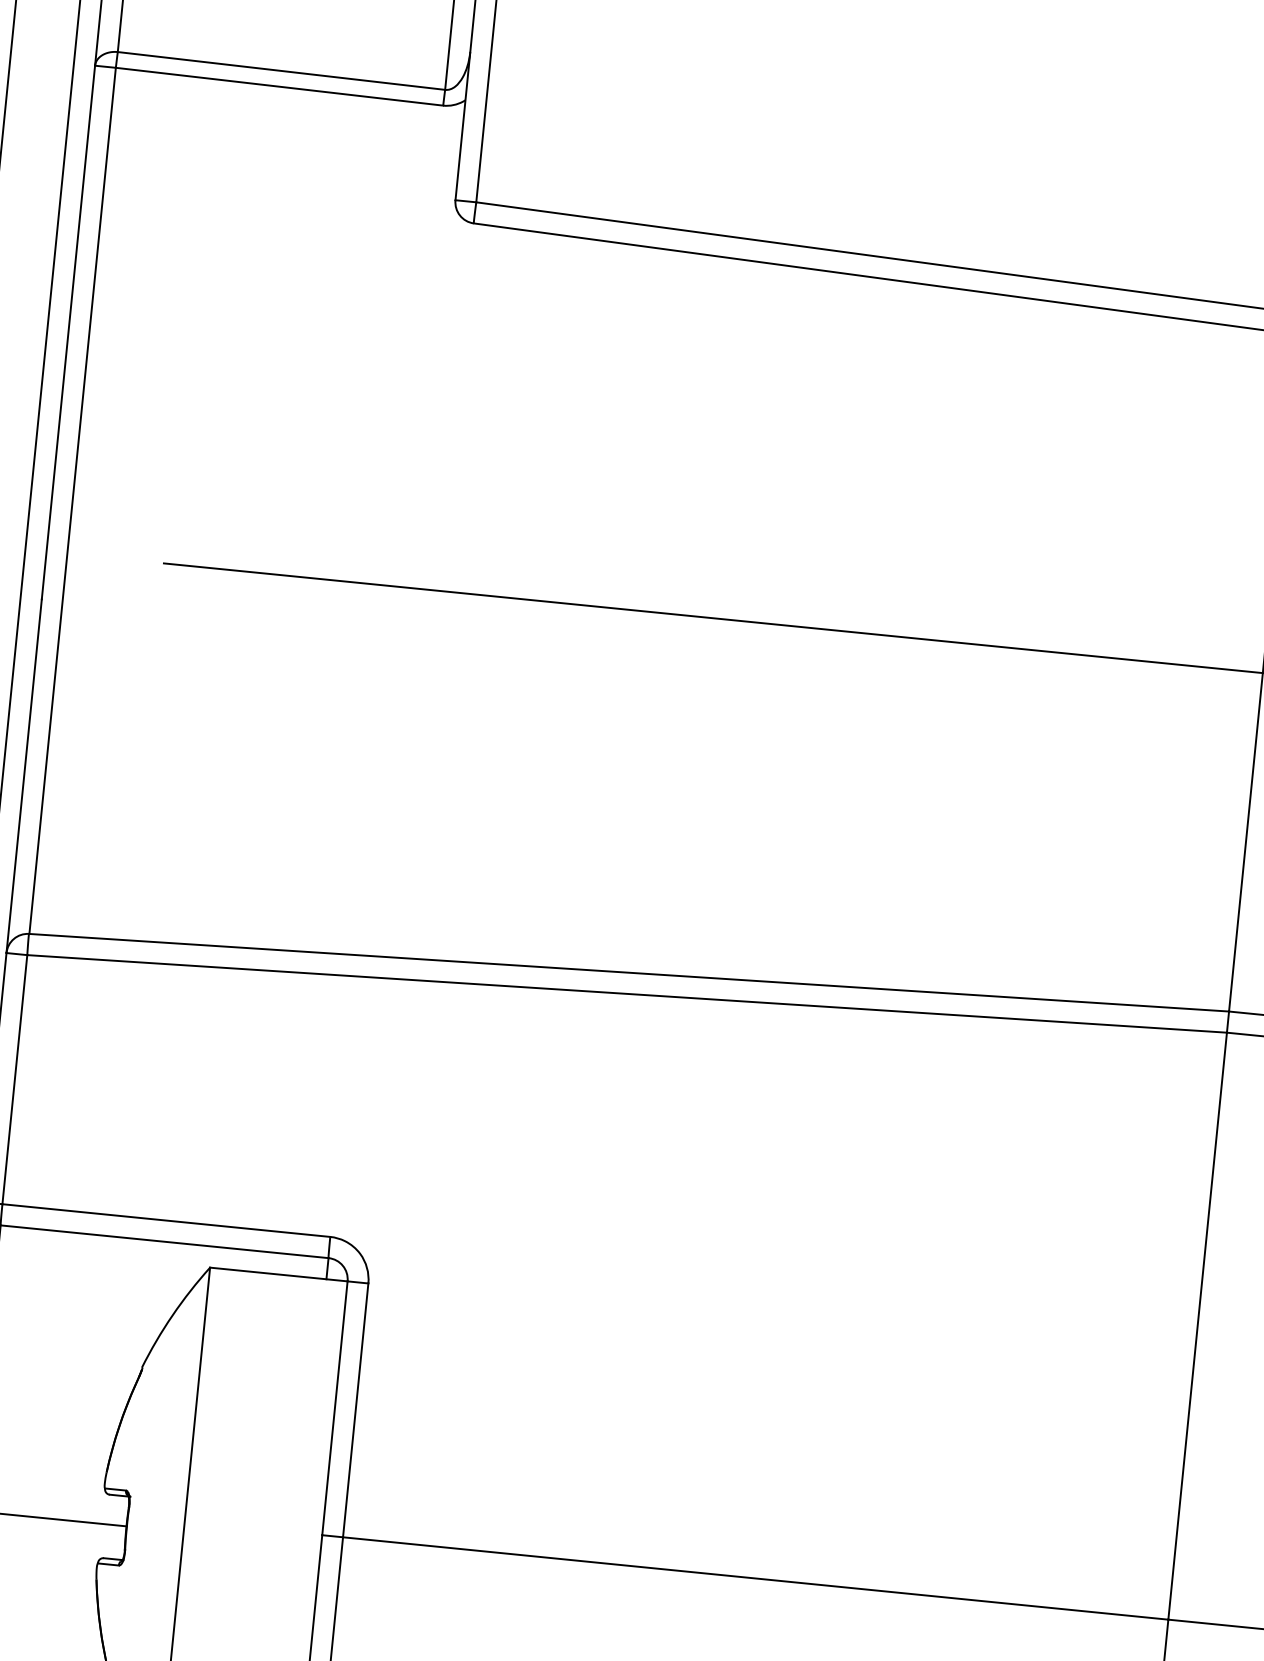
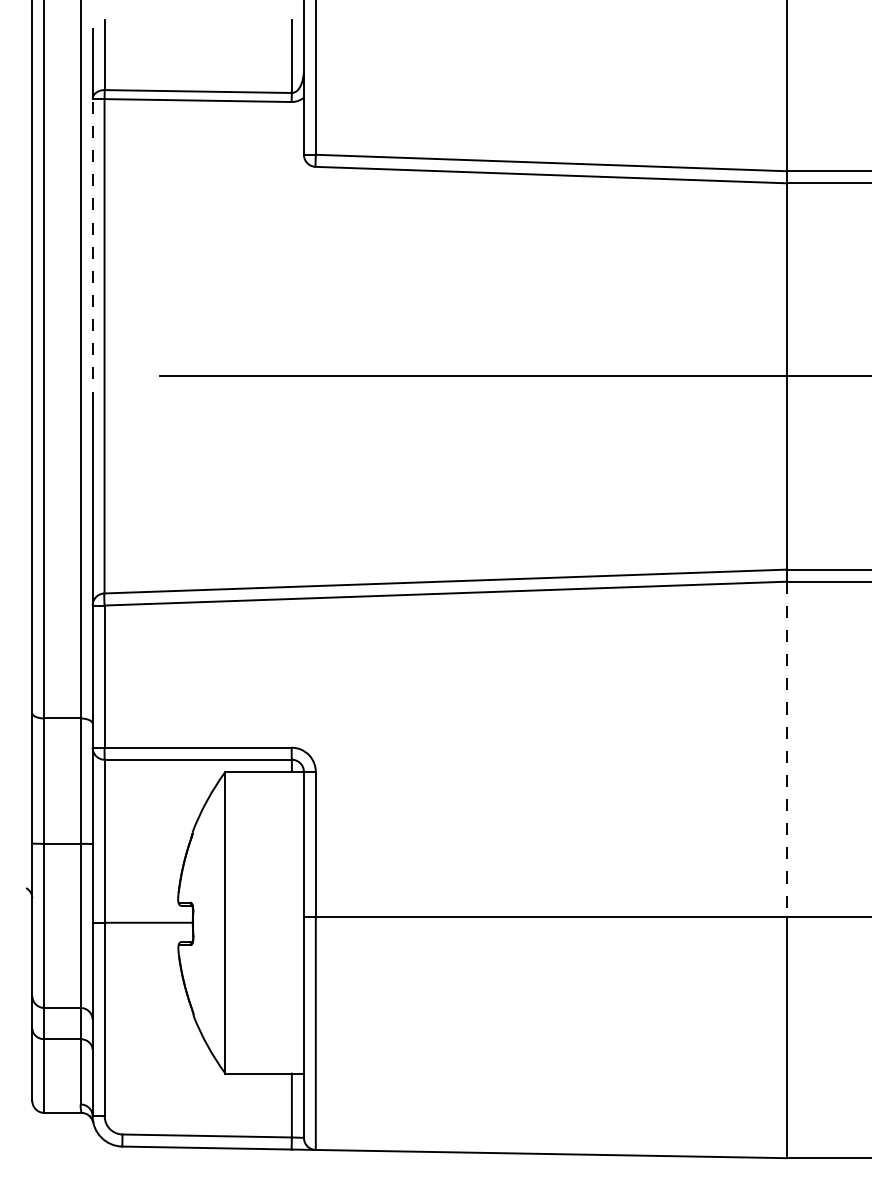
line: (68, 330) -> (92, 250), solid -> dashed
line: (1196, 1326) -> (786, 749), solid -> dashed

